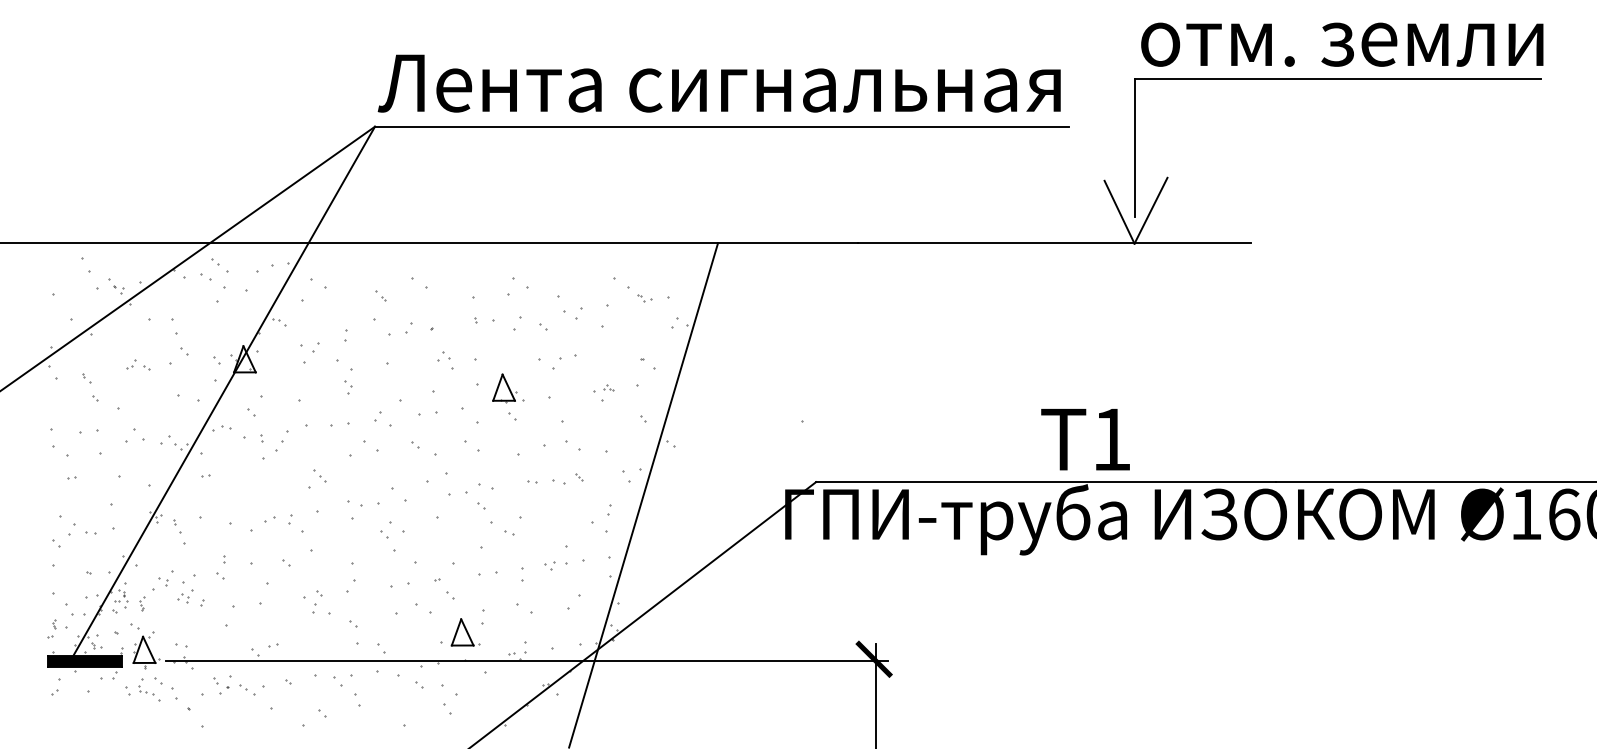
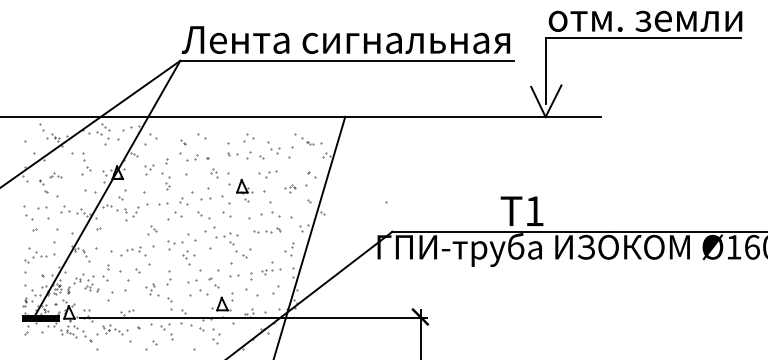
part: (138, 365) -> (55, 175), moved
part: (221, 566) -> (106, 272), size x1.4
part: (525, 608) -> (252, 292), size x1.6

